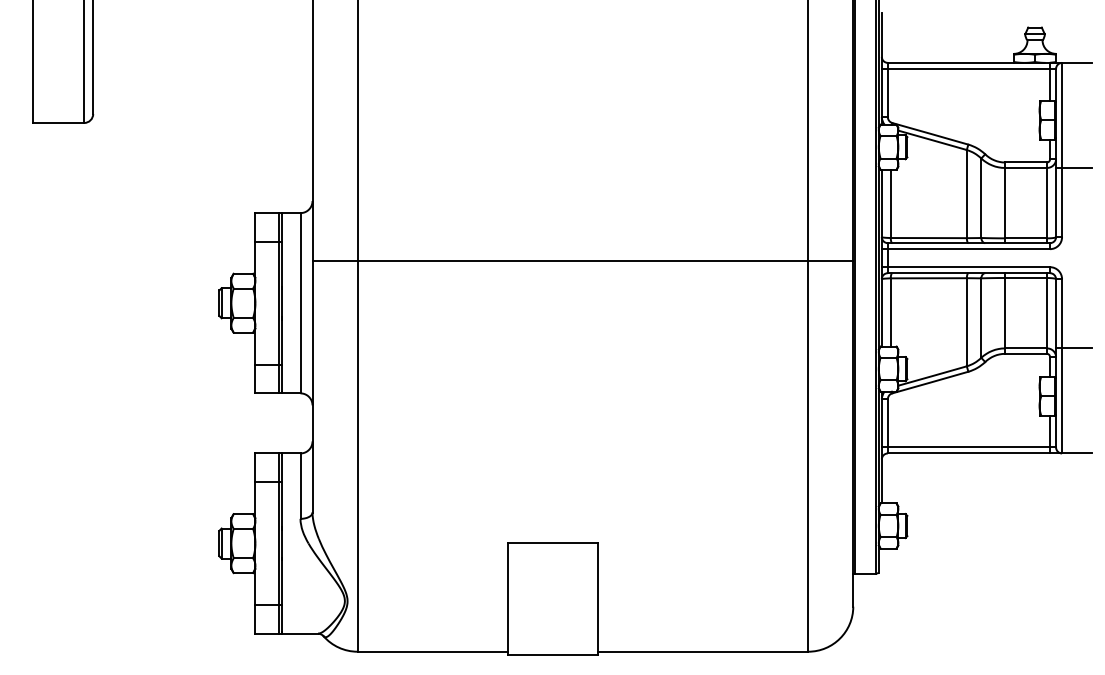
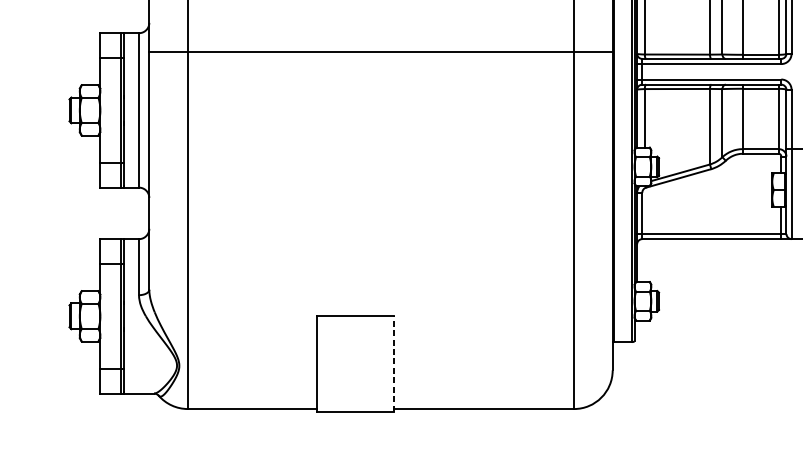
line: (582, 261) -> (380, 52), moved
line: (597, 598) -> (393, 363), solid -> dashed

